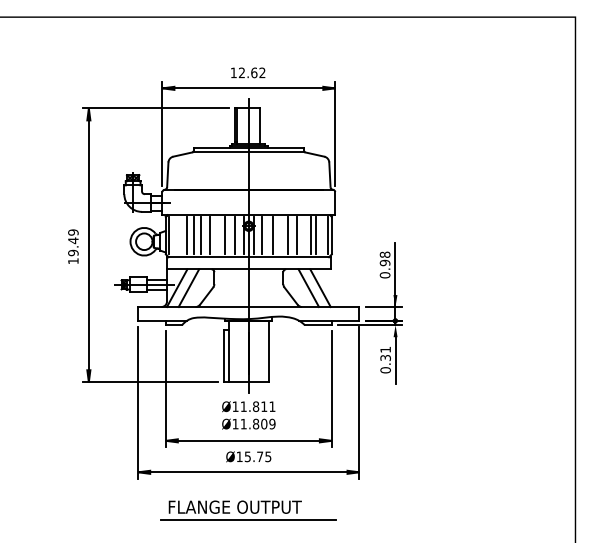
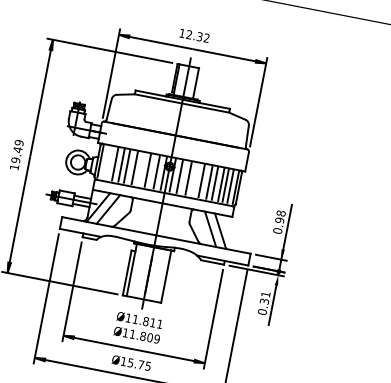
text: (254, 72) -> (200, 36), 12.62 -> 12.32
line: (303, 235) -> (214, 183), added
line: (321, 235) -> (230, 186), added

